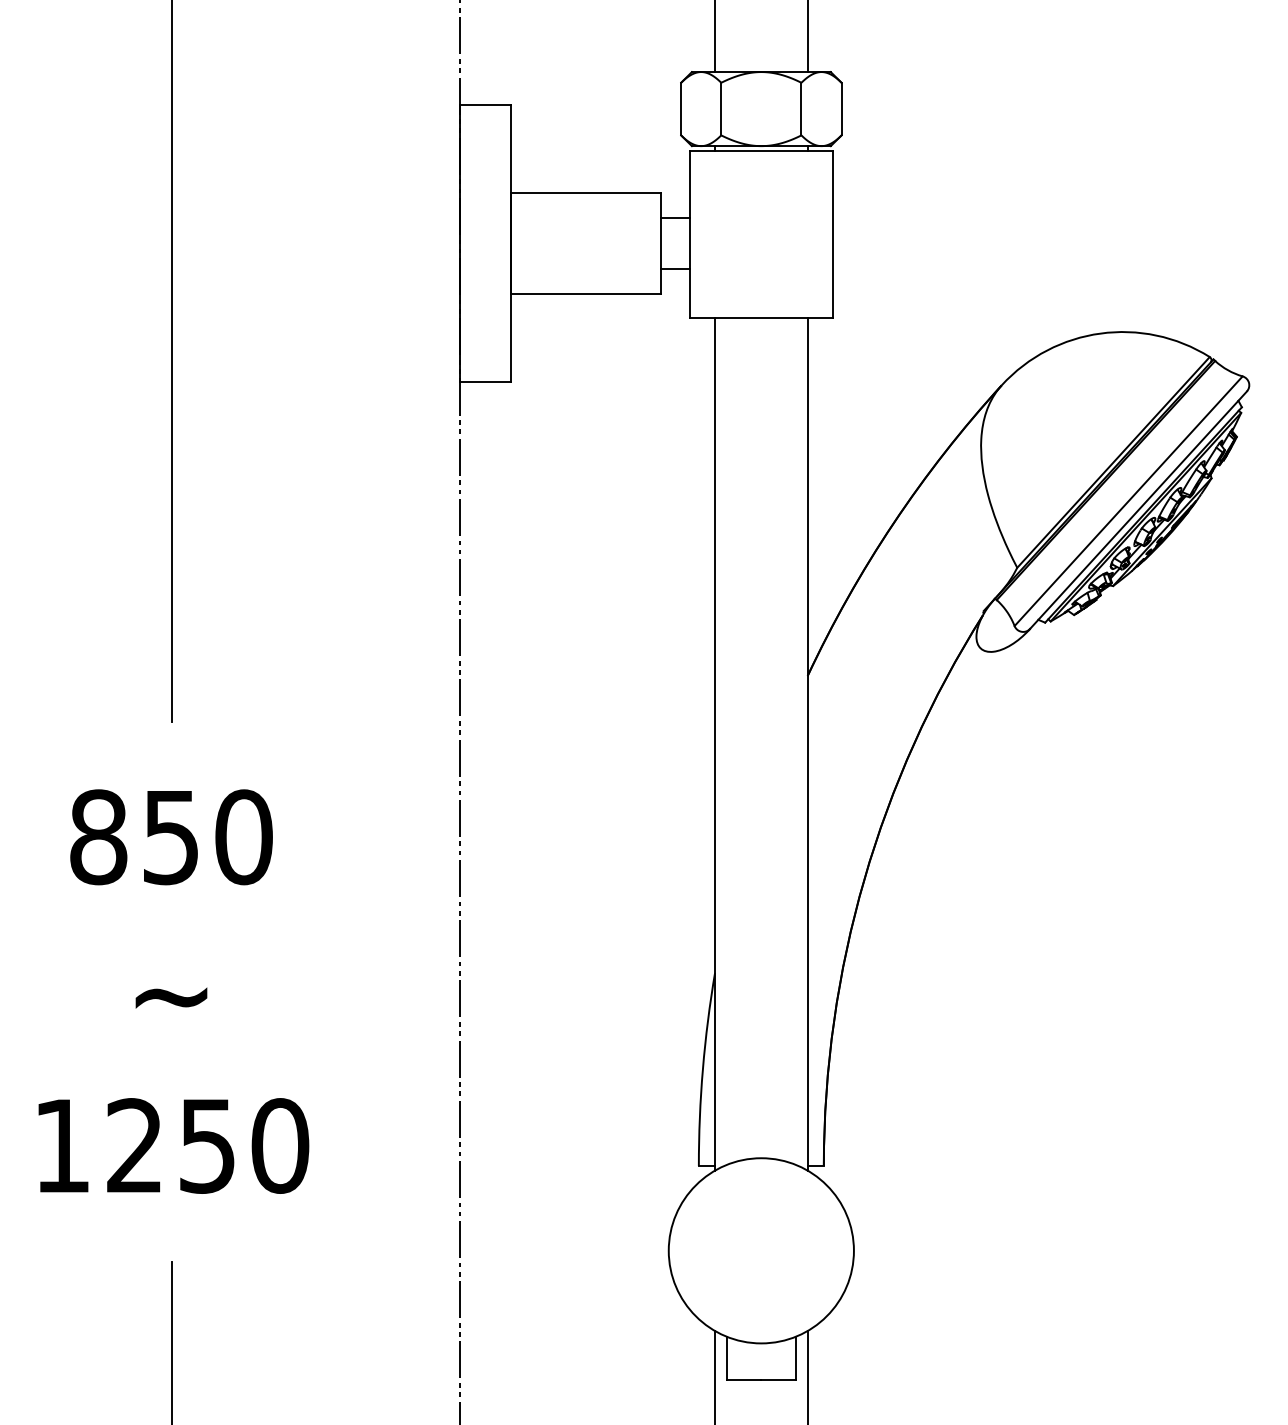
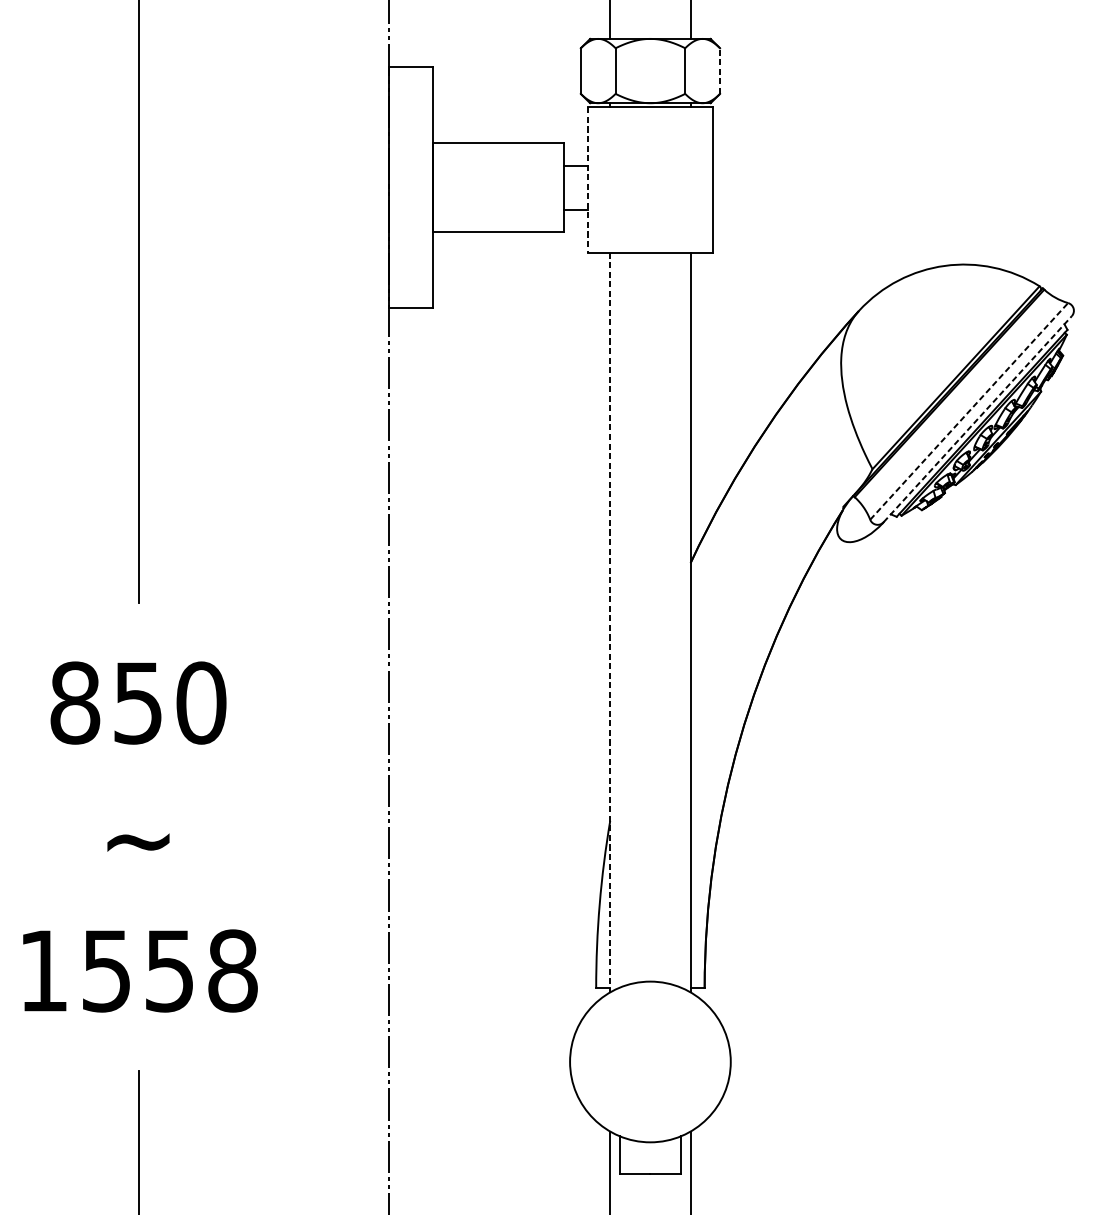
line: (841, 108) -> (719, 70), solid -> dashed
line: (689, 234) -> (588, 179), solid -> dashed
line: (1128, 500) -> (969, 410), solid -> dashed
line: (1138, 510) -> (977, 419), solid -> dashed
line: (715, 744) -> (610, 622), solid -> dashed
text: (208, 1145) -> (170, 970), 1250 -> 1558

